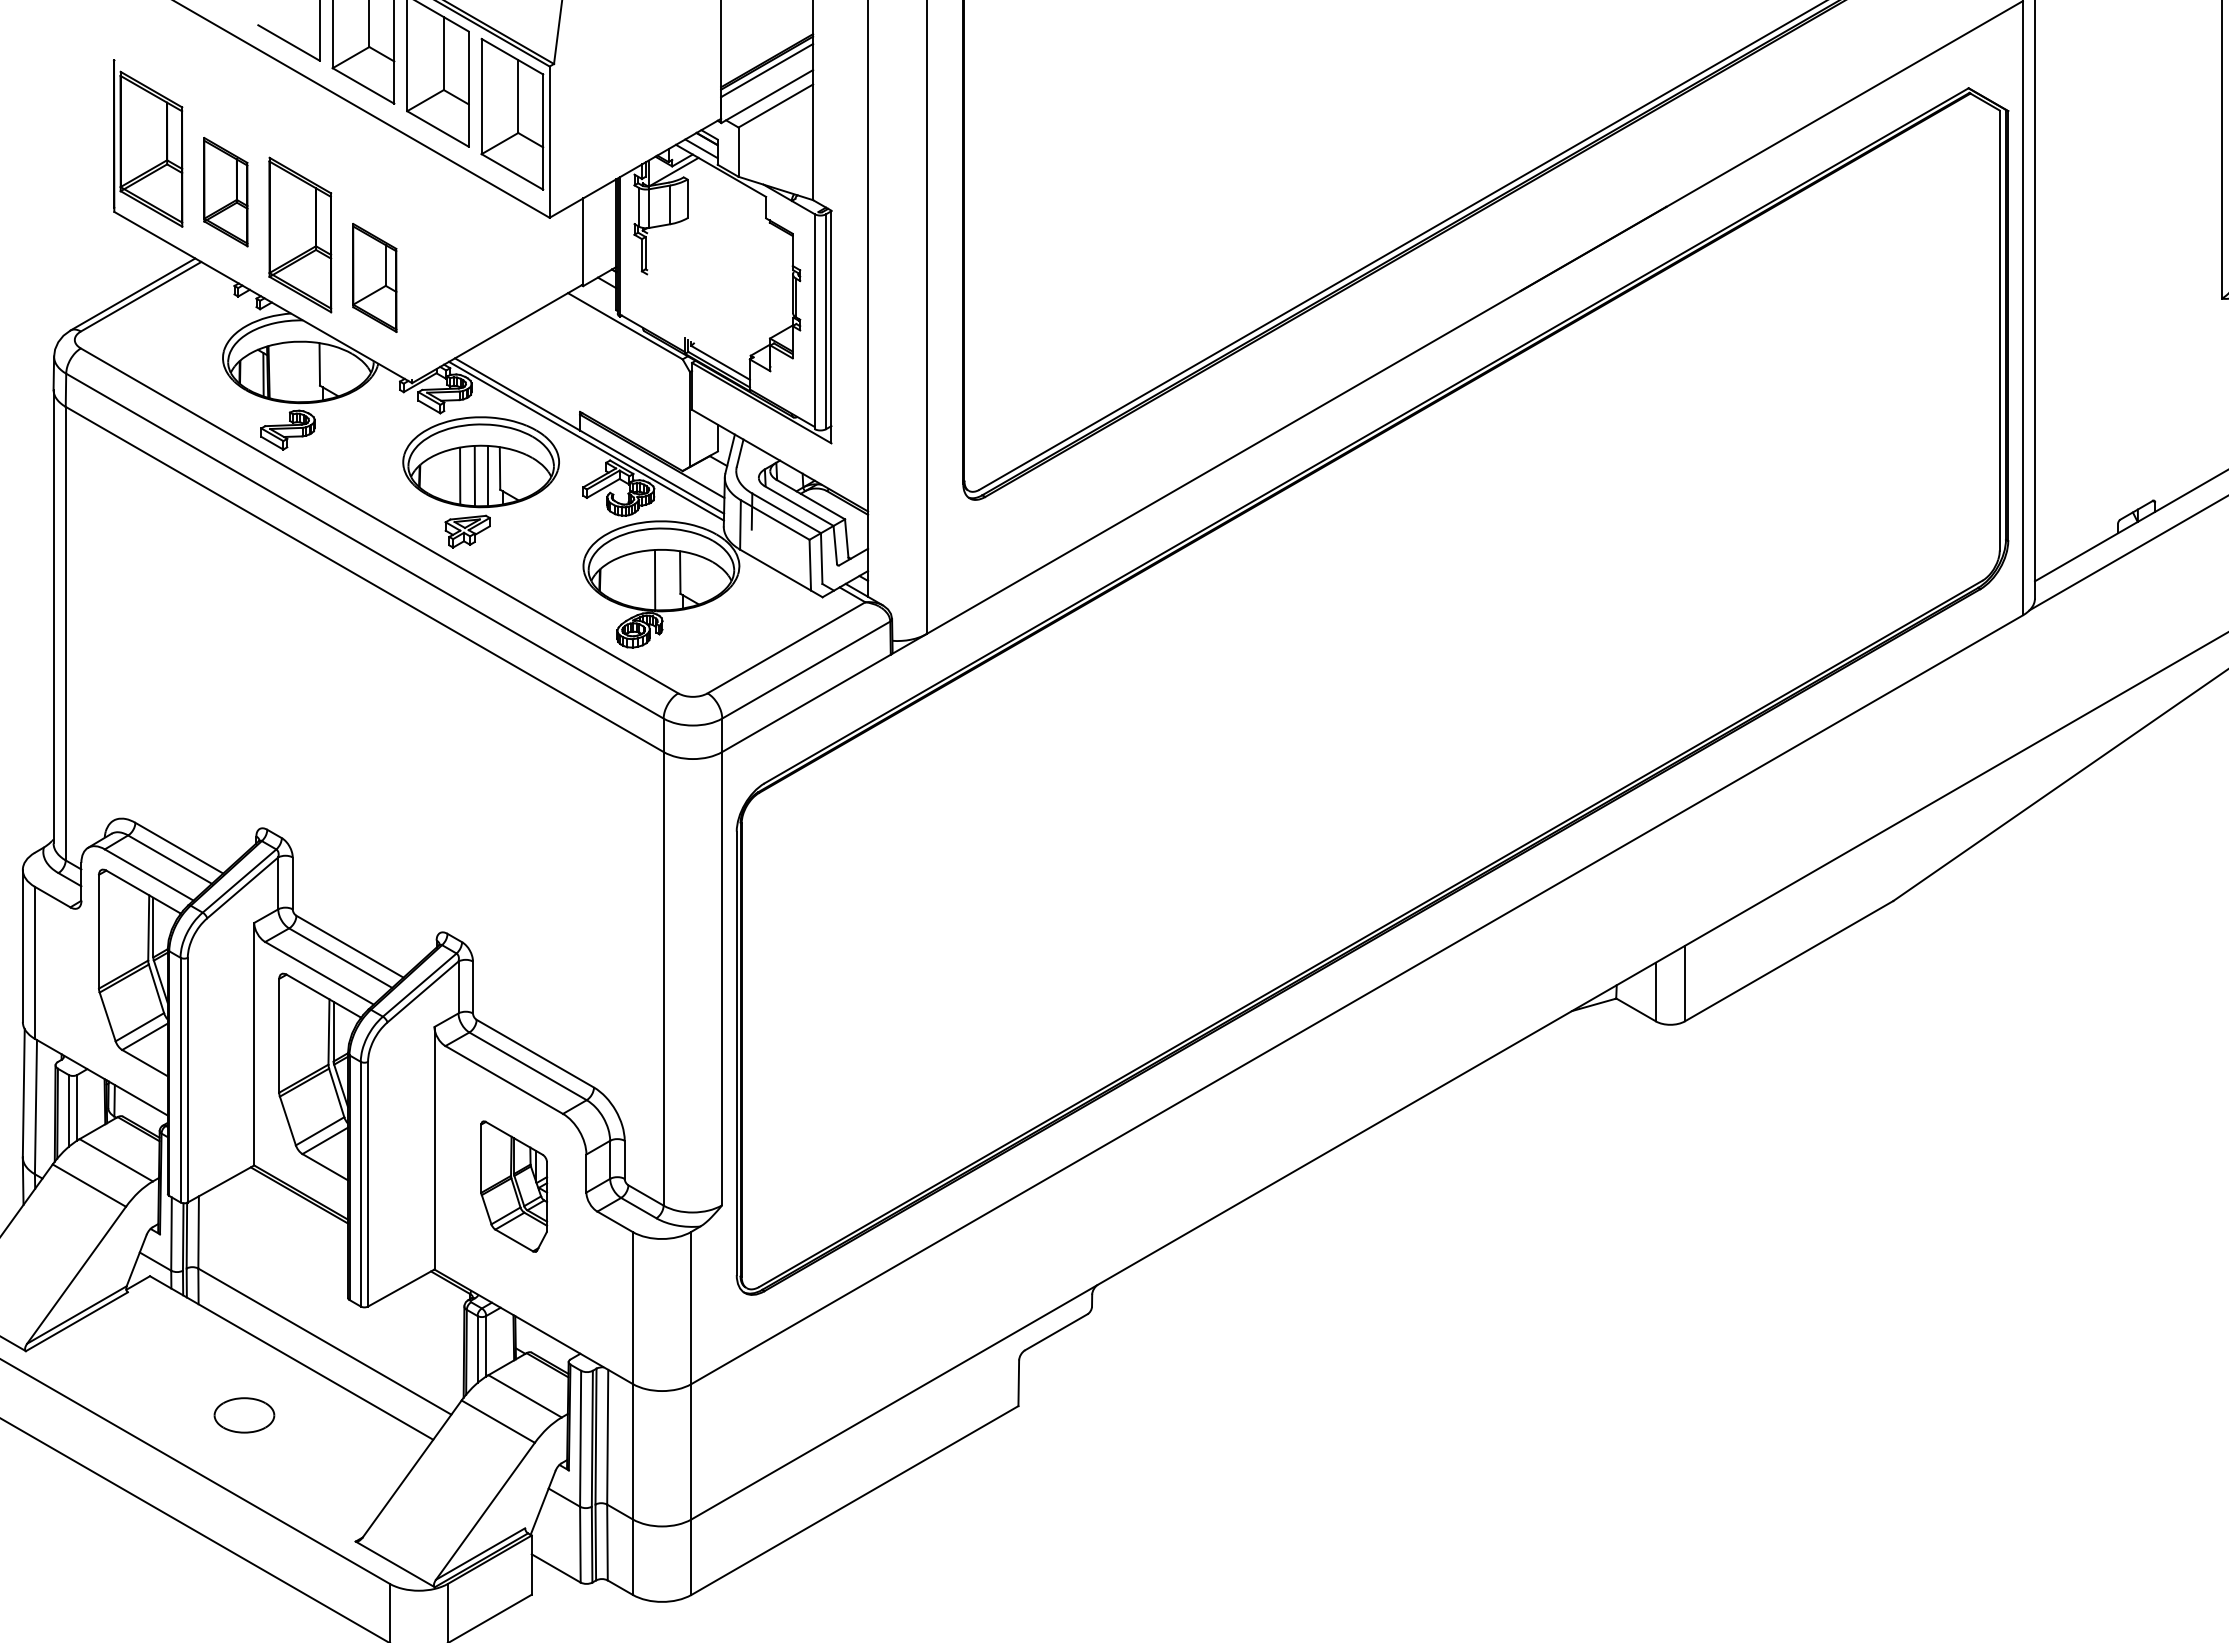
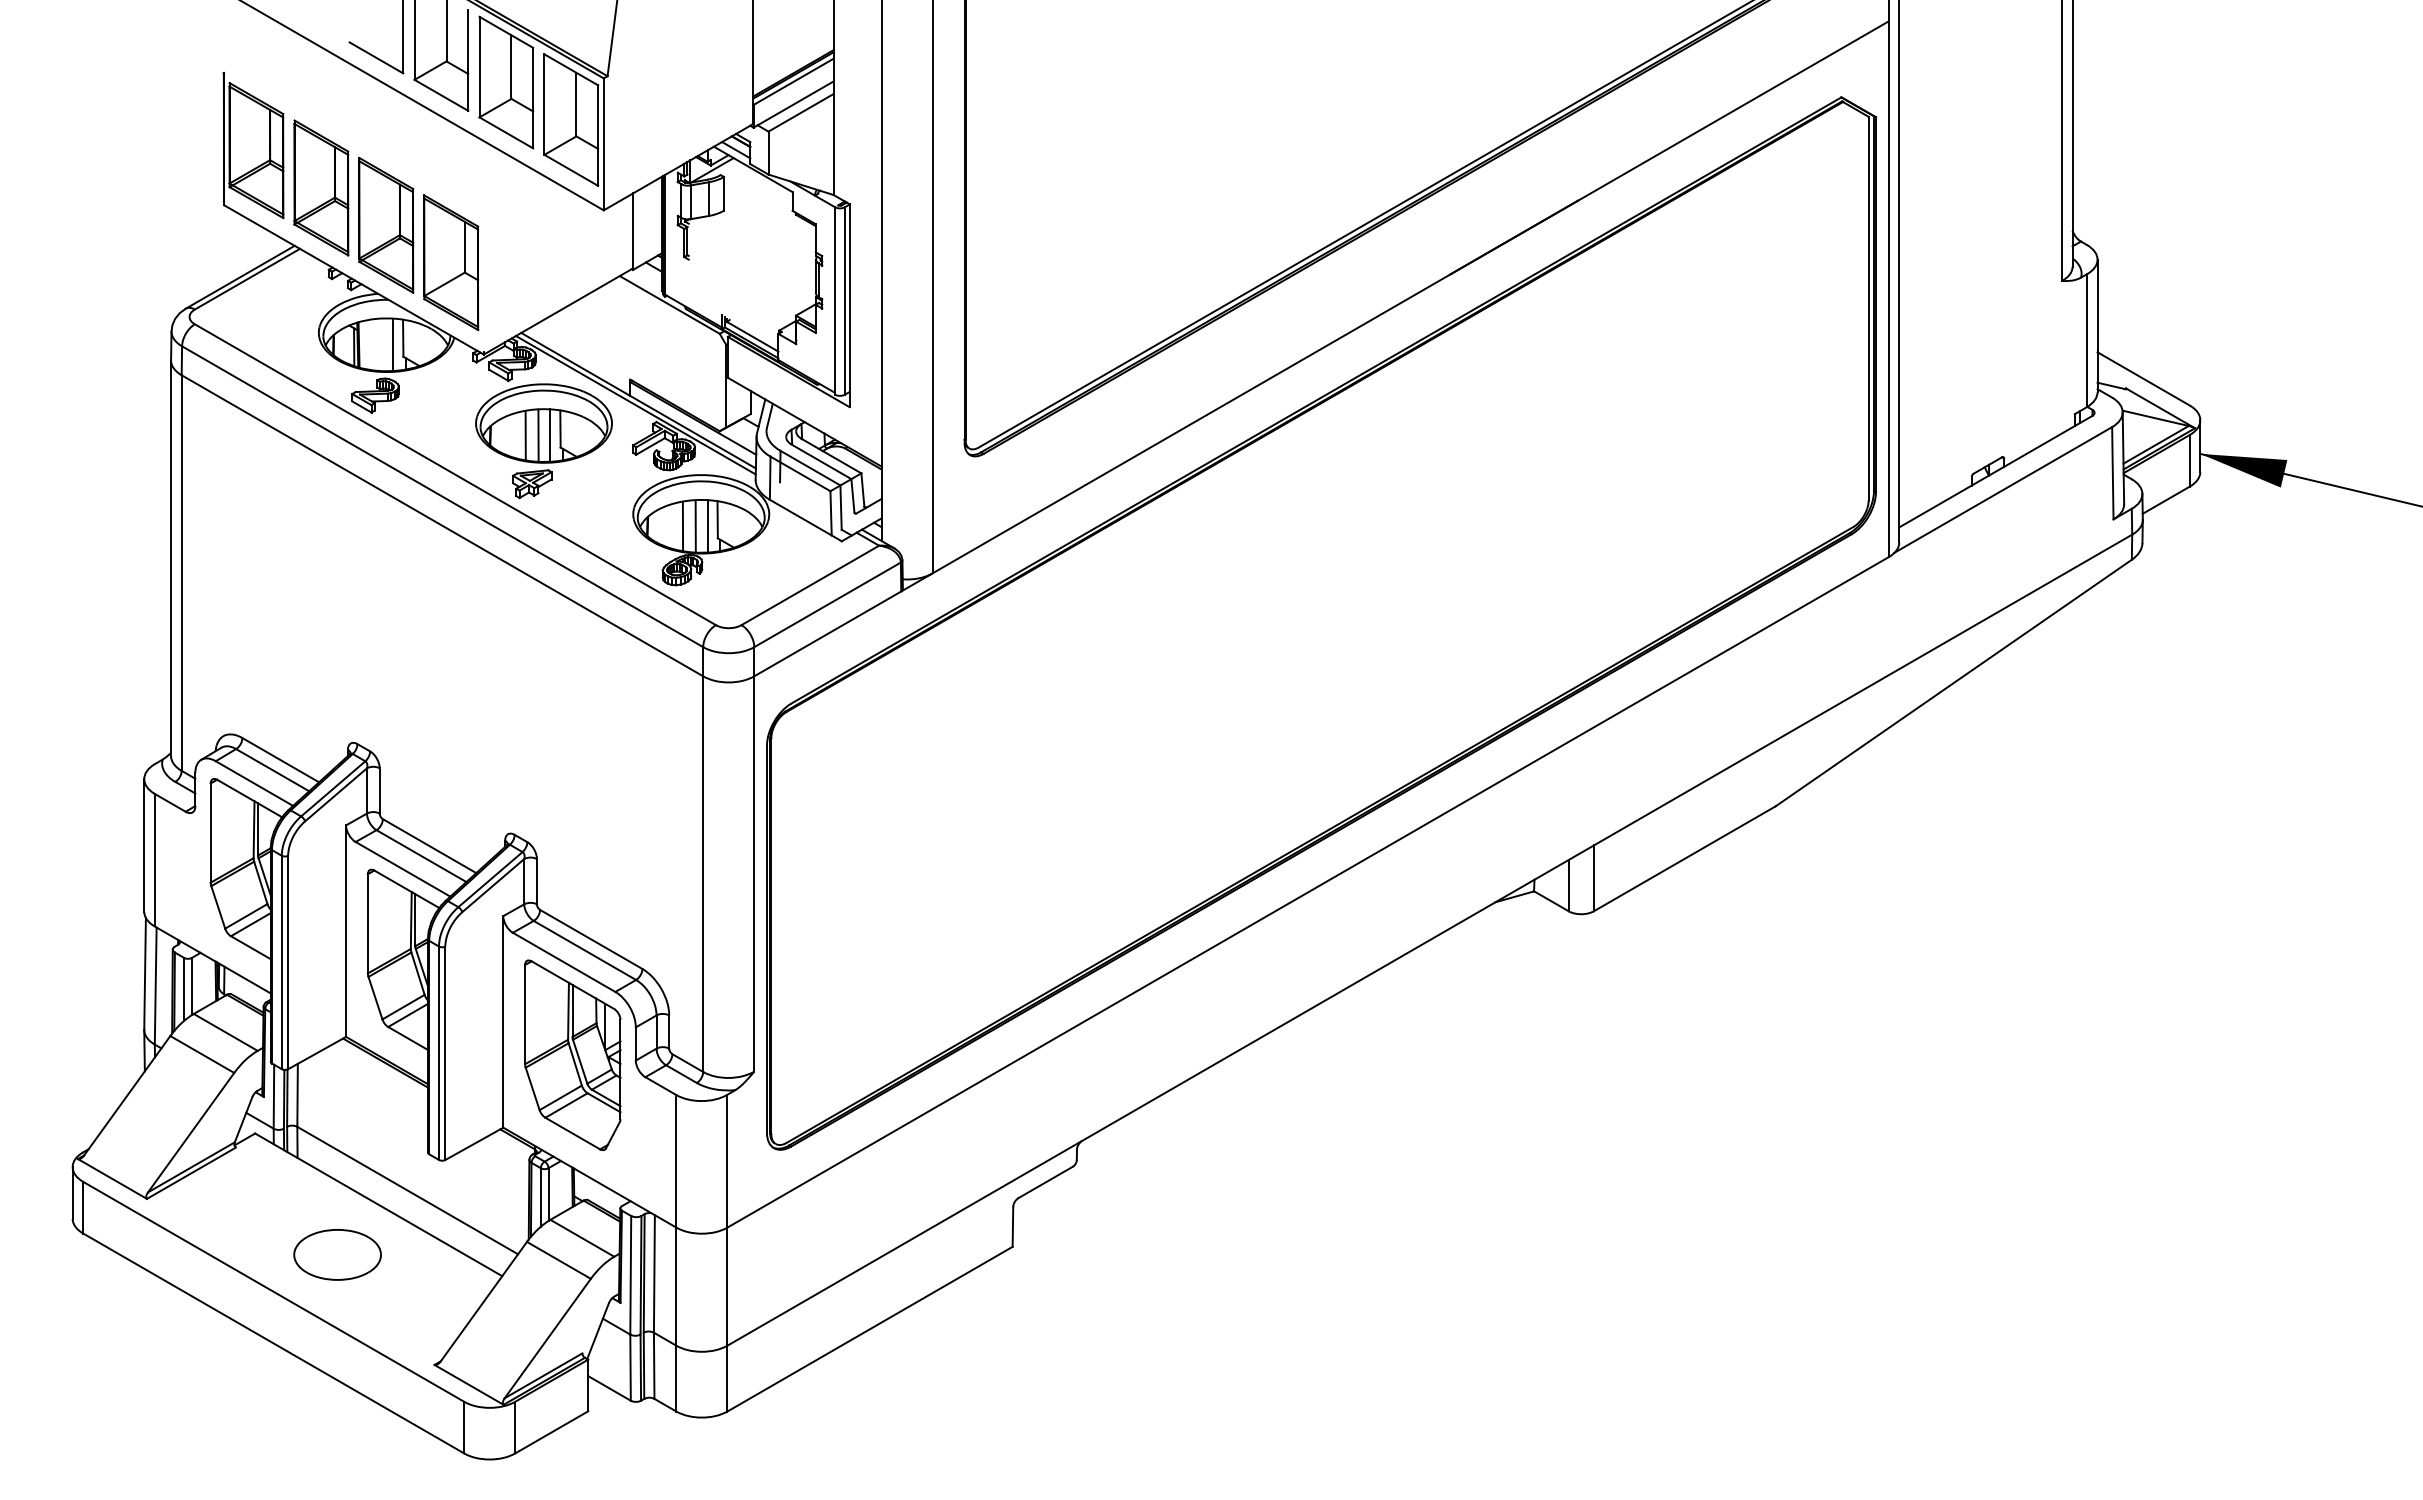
part: (226, 191) -> (321, 187), size x1.43
part: (375, 277) -> (451, 262), size x1.43
line: (308, 371) -> (393, 344), added
line: (639, 580) -> (682, 526), added
line: (668, 580) -> (707, 526), added
part: (513, 1186) -> (572, 1055), size x1.67
part: (244, 1414) -> (337, 1254), size x1.67

